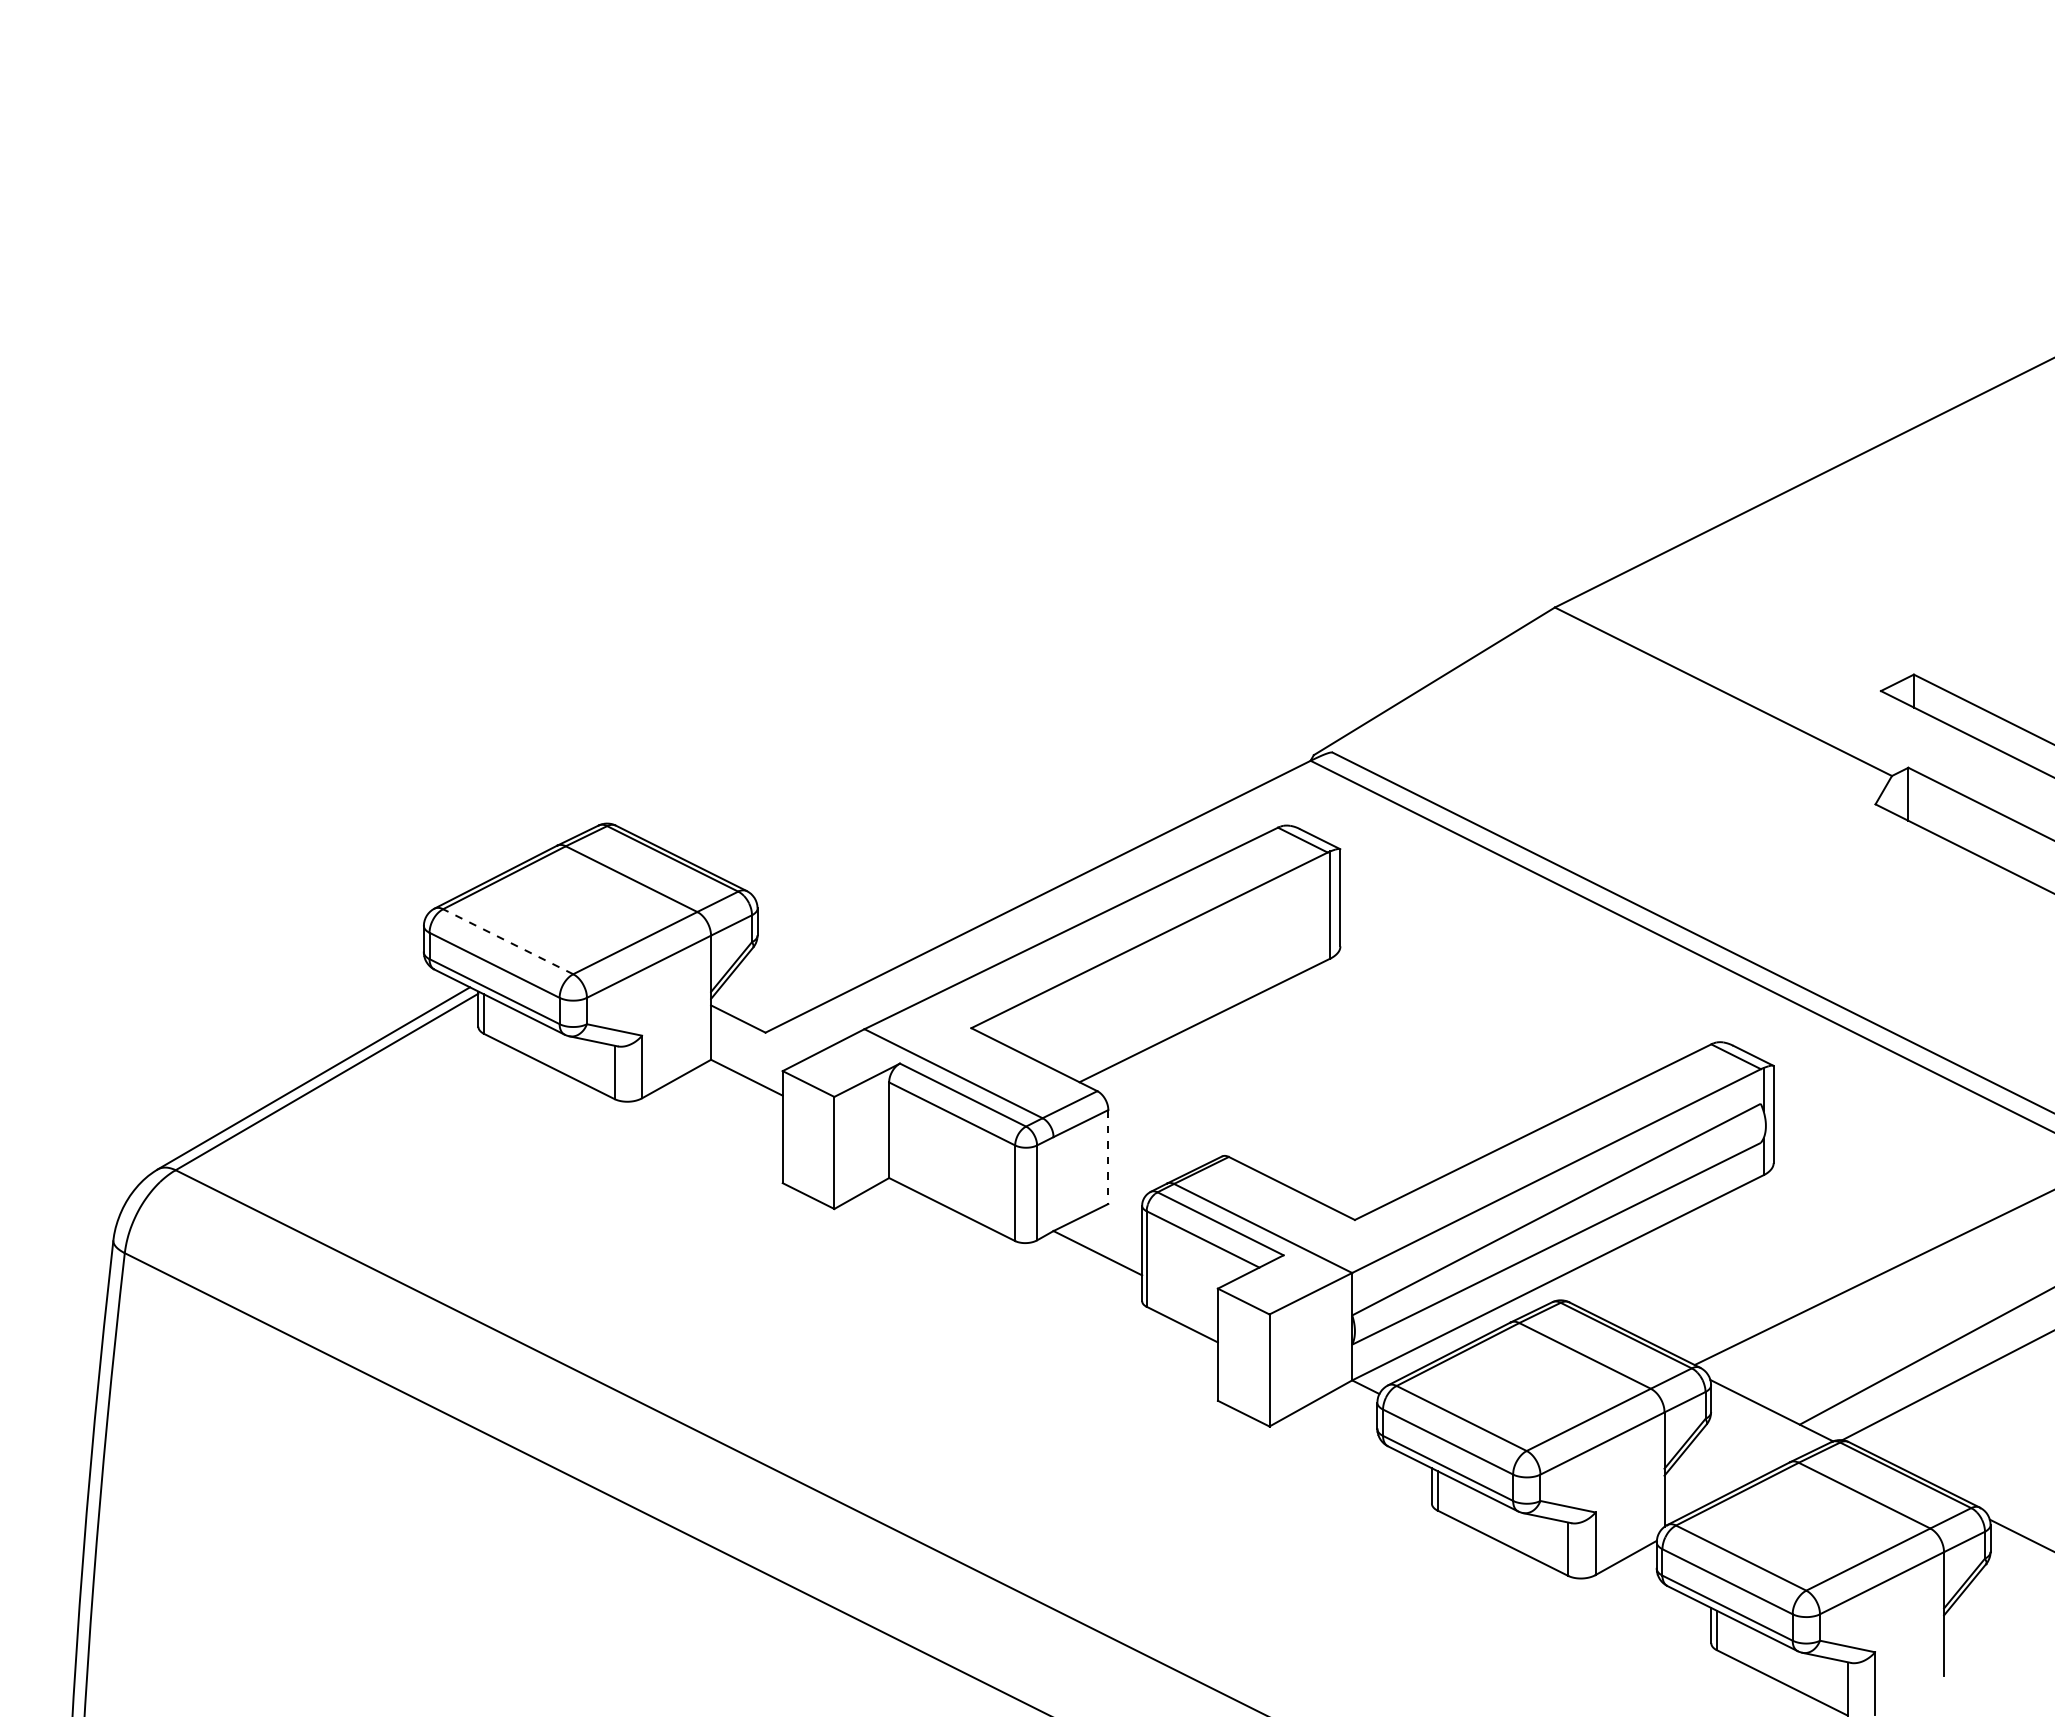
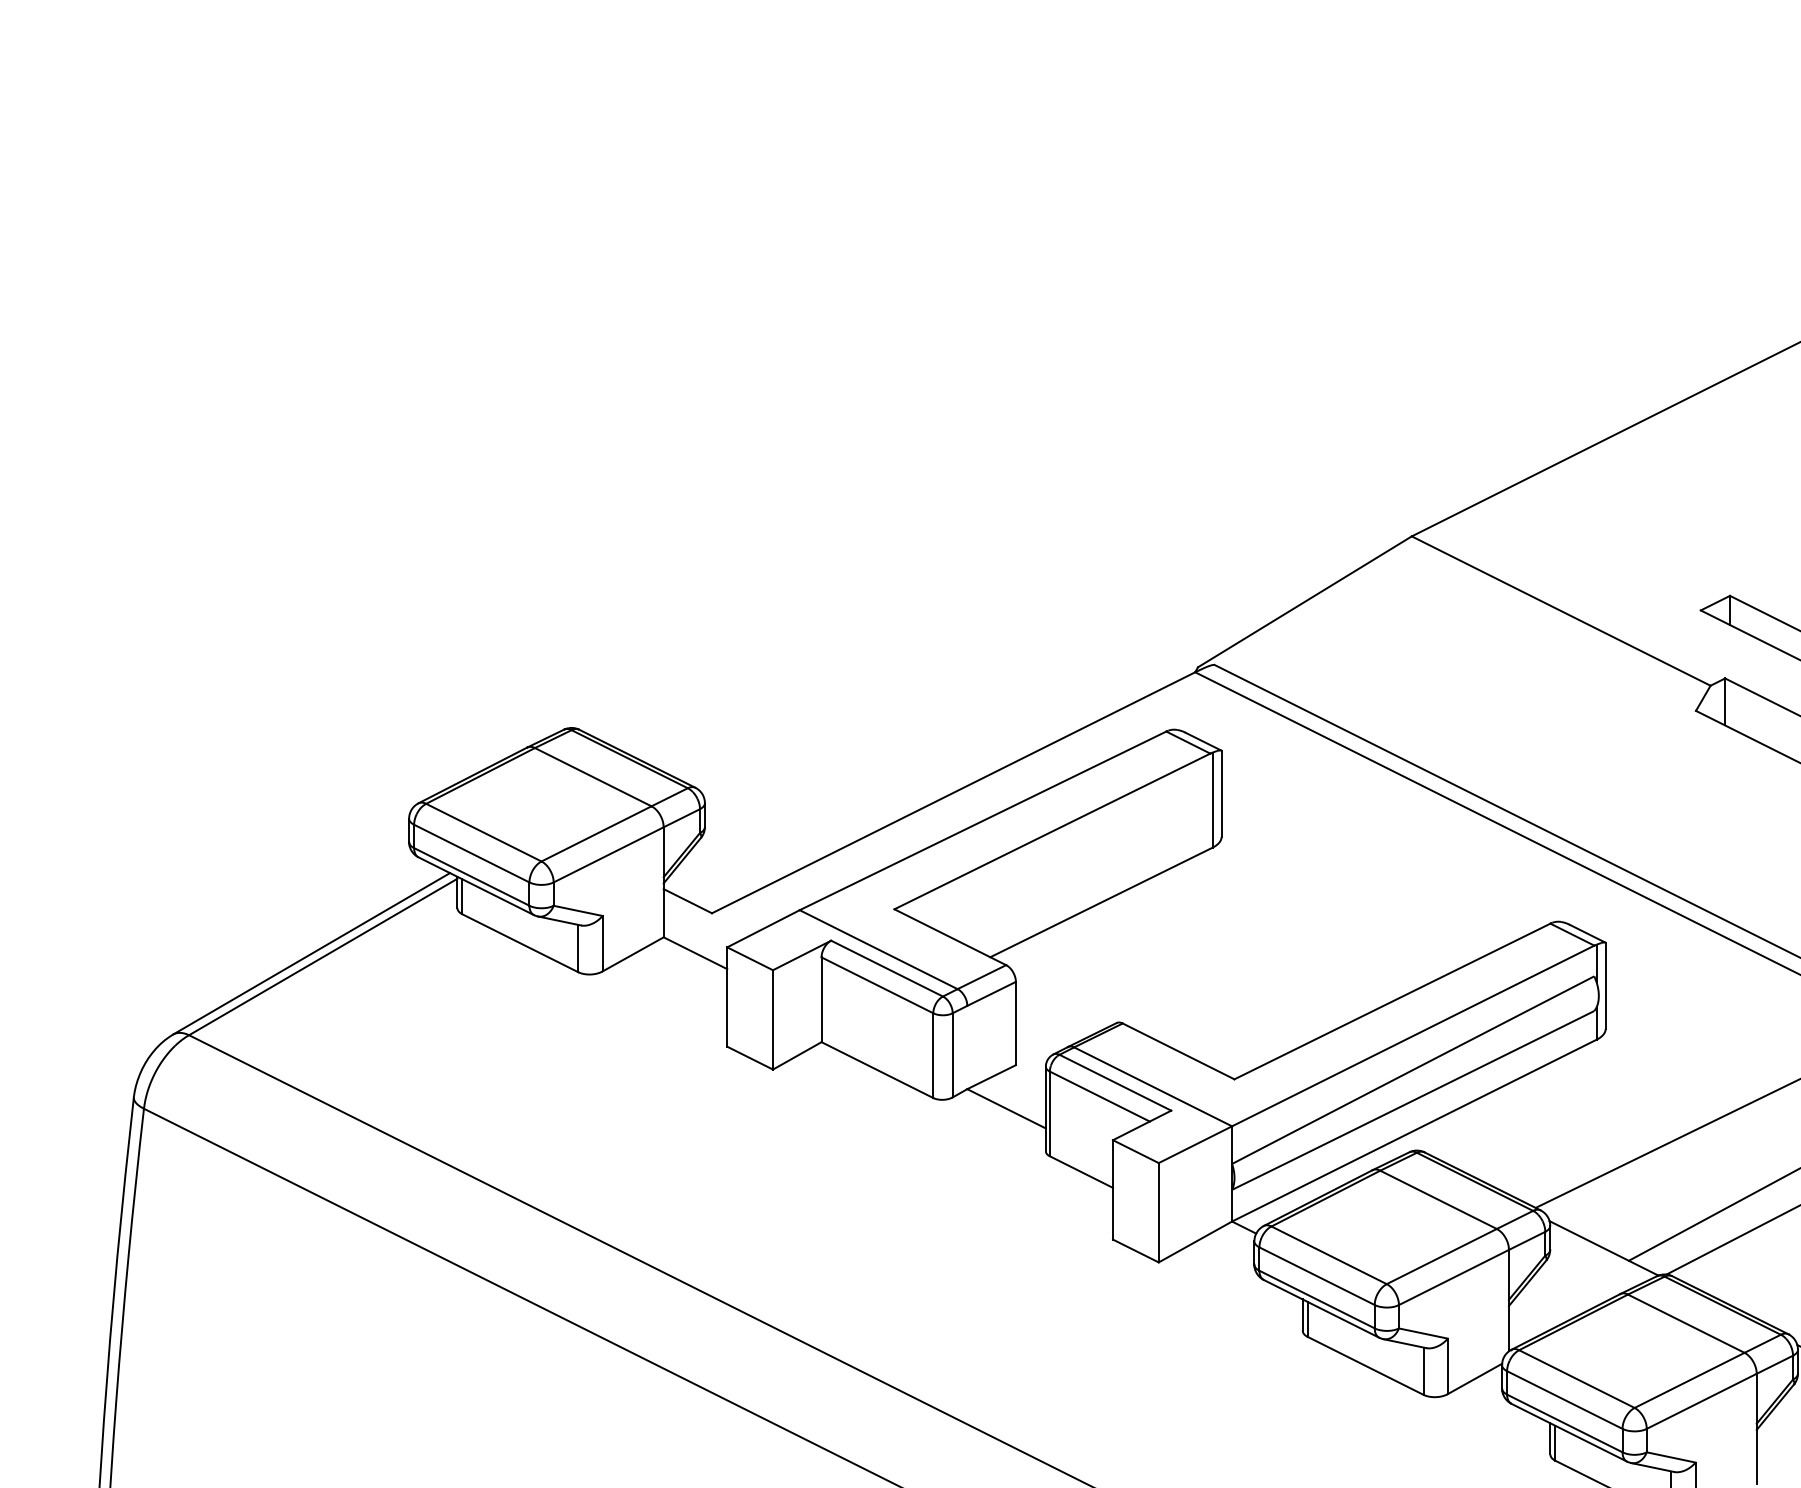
line: (508, 941) -> (484, 832), dashed -> solid
line: (1108, 1157) -> (1016, 1023), dashed -> solid

